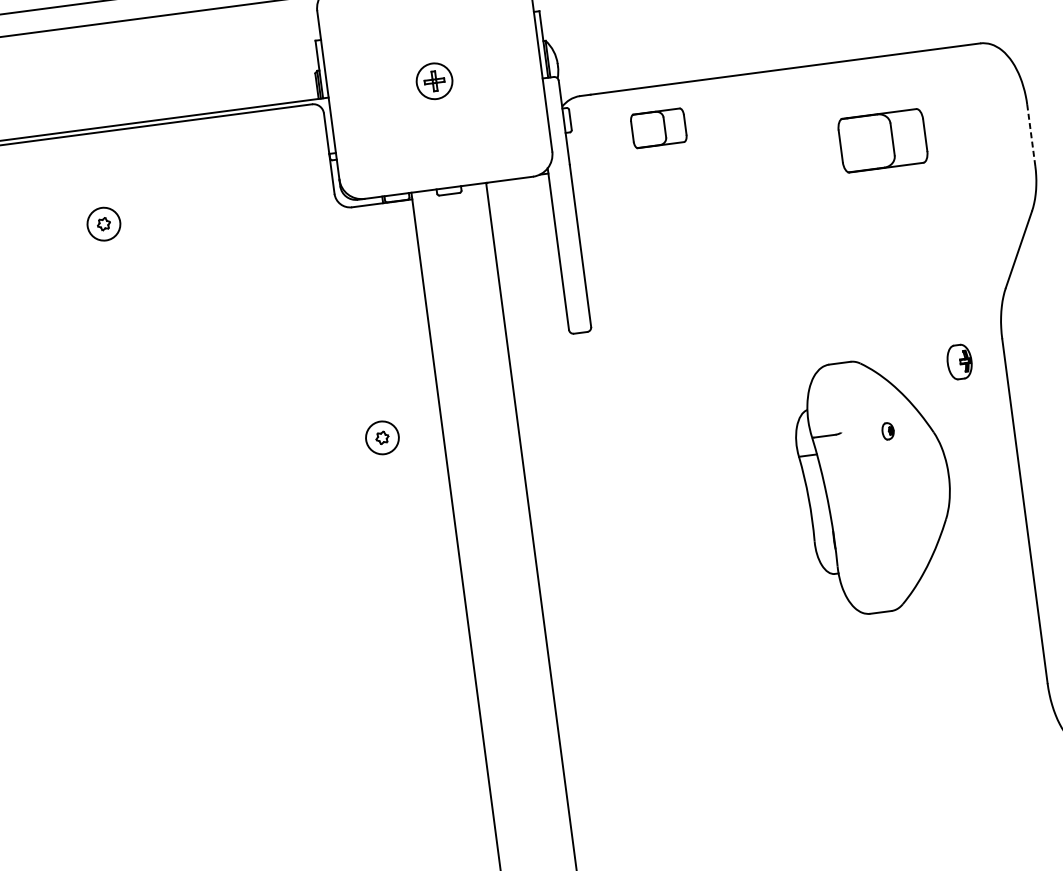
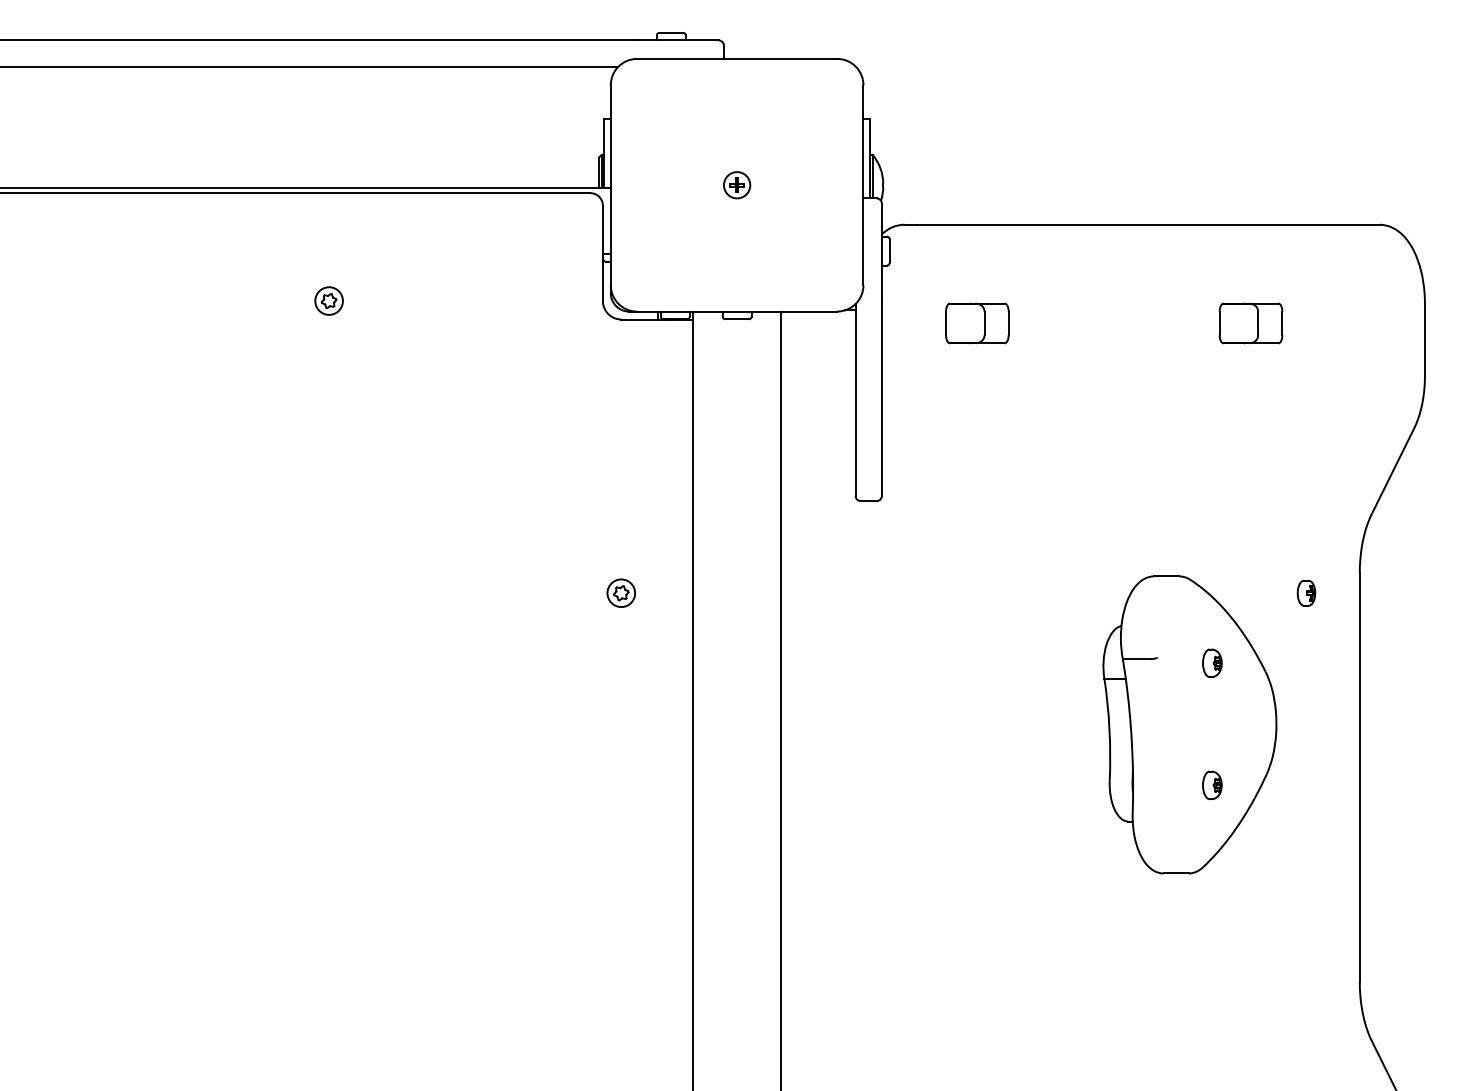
part: (435, 81) -> (737, 185), size x0.62
part: (658, 128) -> (977, 323), moved
line: (1030, 135) -> (1424, 339), dashed -> solid
part: (882, 140) -> (1250, 323), size x0.62
circle: (103, 223) -> (328, 300), size x0.71
part: (959, 361) -> (1306, 592), size x0.62
part: (888, 430) -> (1212, 662), size x1.43
circle: (382, 438) -> (621, 593), size x0.71
part: (901, 534) -> (1212, 785), added

